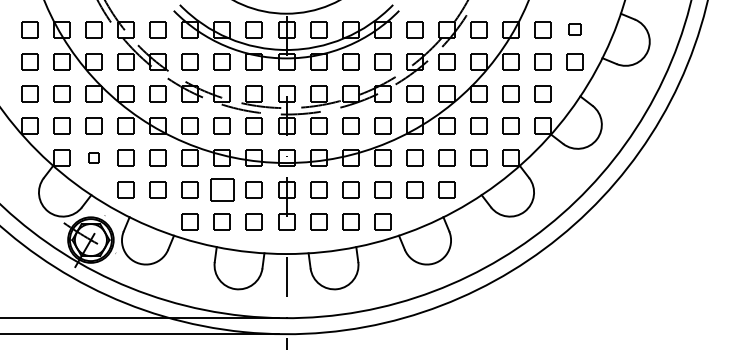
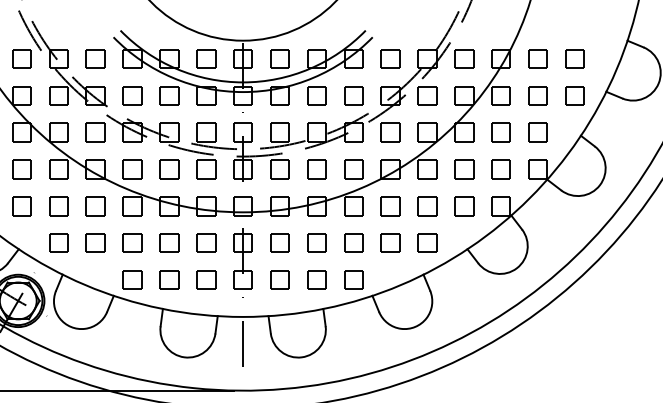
part: (574, 29) -> (574, 58), size x1.43
part: (93, 157) -> (21, 205), size x1.67
part: (221, 189) -> (168, 242), size x0.71

